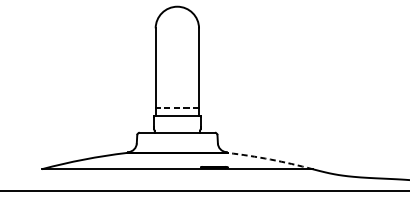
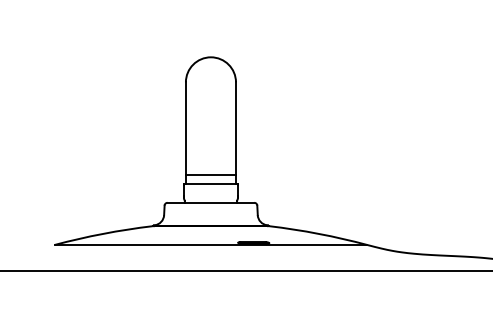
line: (176, 108) -> (210, 174), dashed -> solid
arc: (270, 159) -> (318, 233), dashed -> solid

